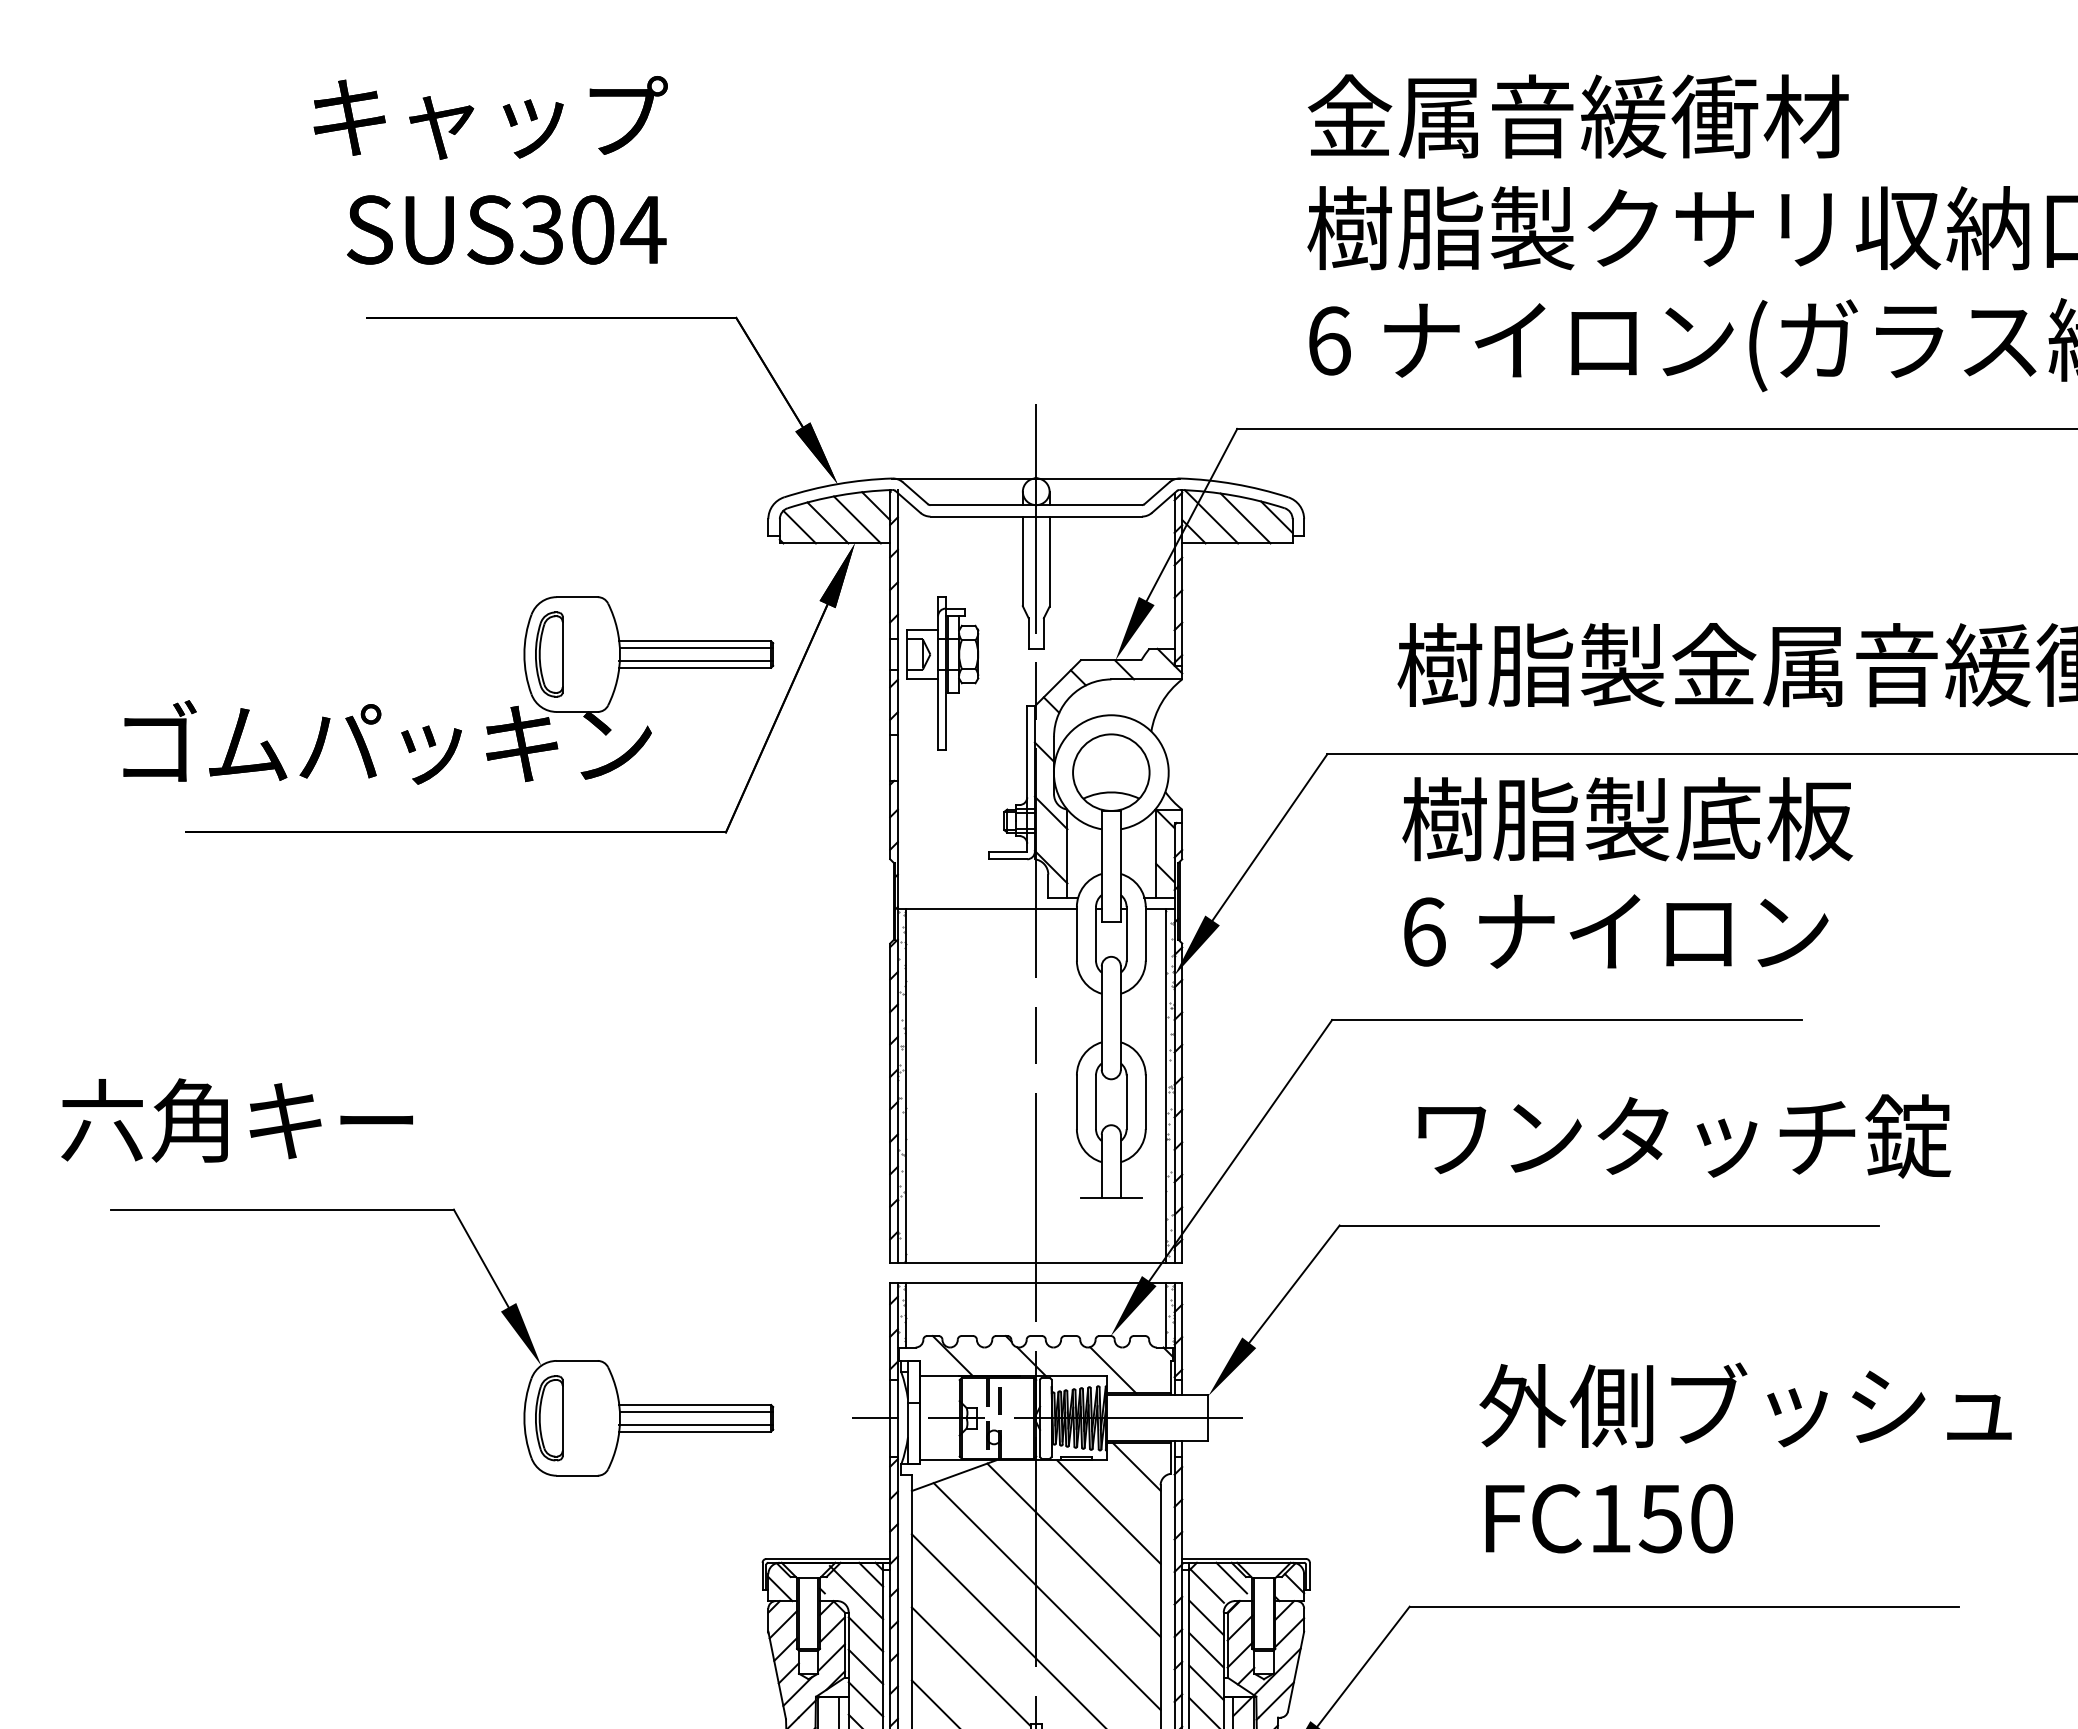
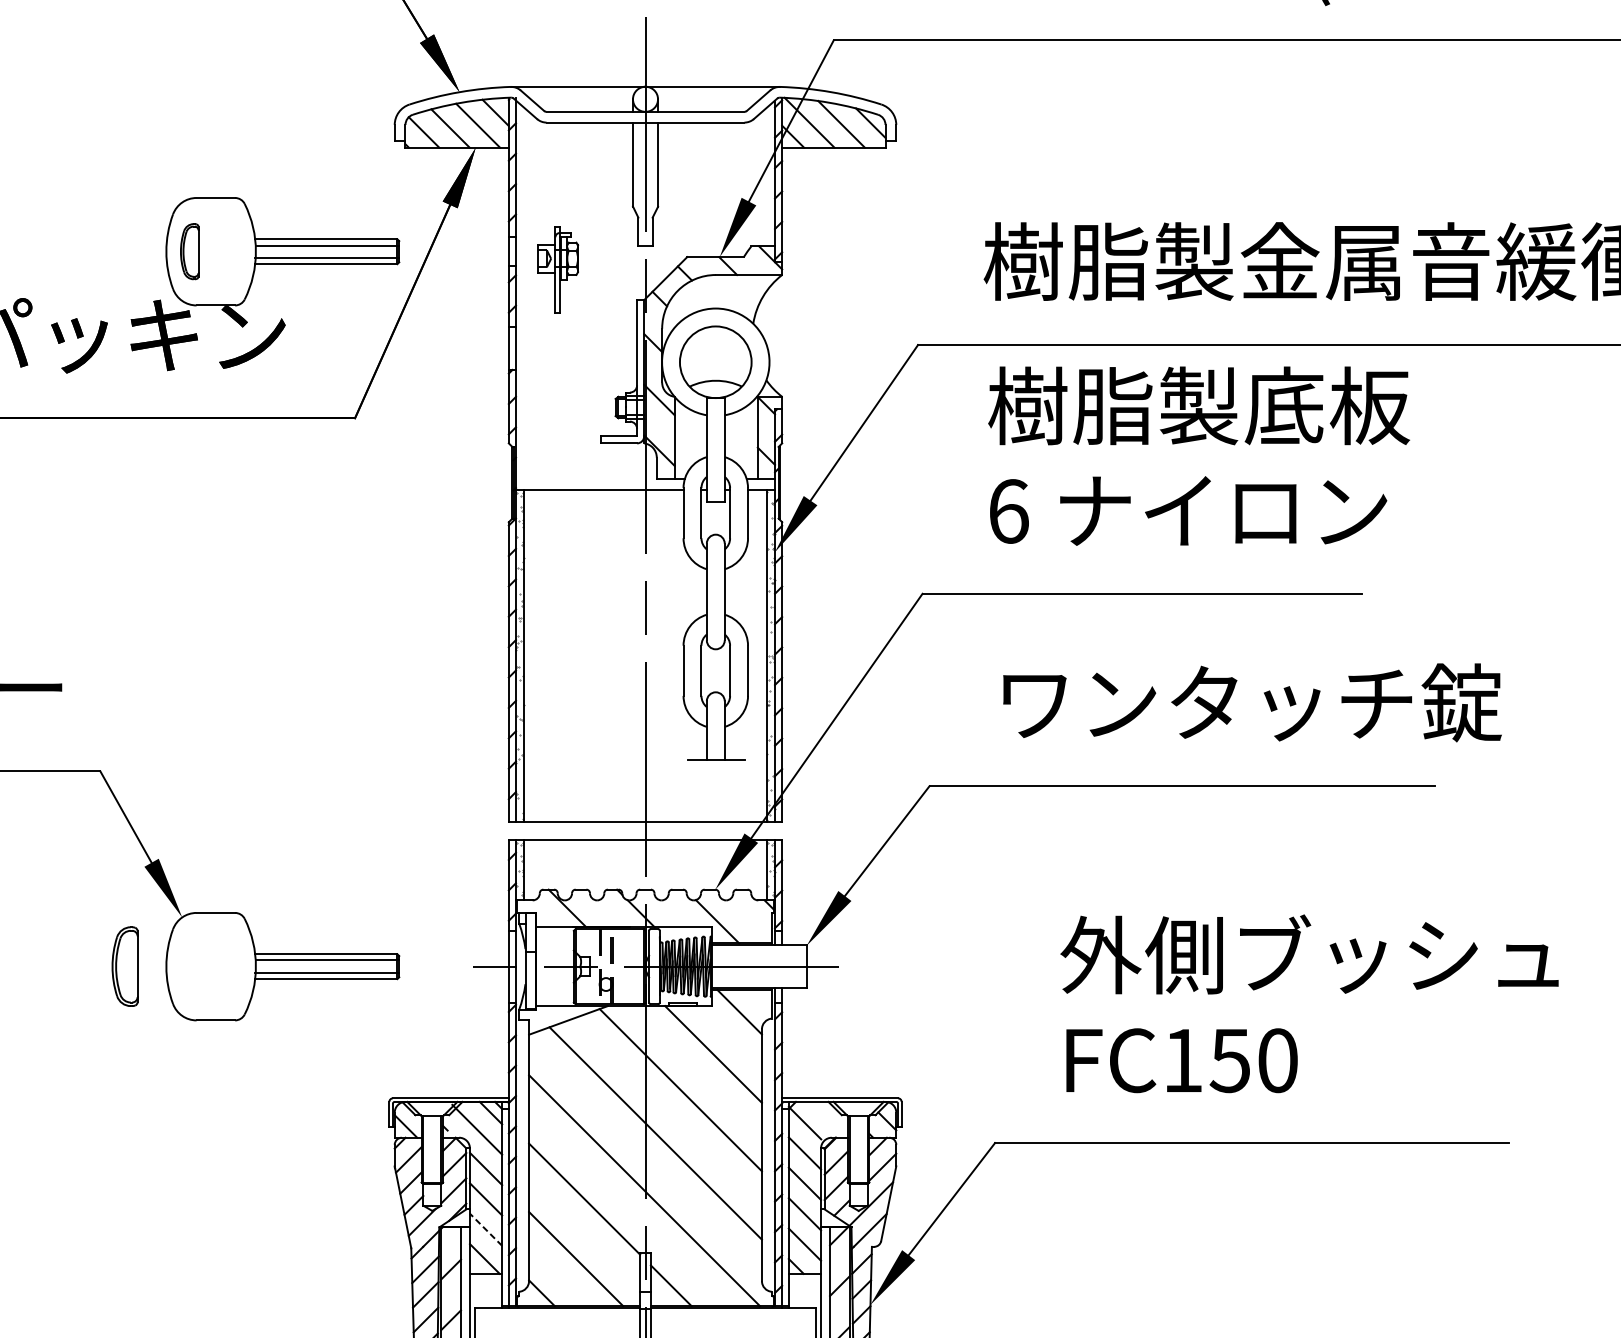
part: (549, 654) -> (189, 251), size x0.7
part: (942, 673) -> (557, 269), size x0.6
part: (549, 1418) -> (125, 966), moved
line: (1231, 1577) -> (828, 1115), removed
line: (865, 1699) -> (485, 1229), solid -> dashed

